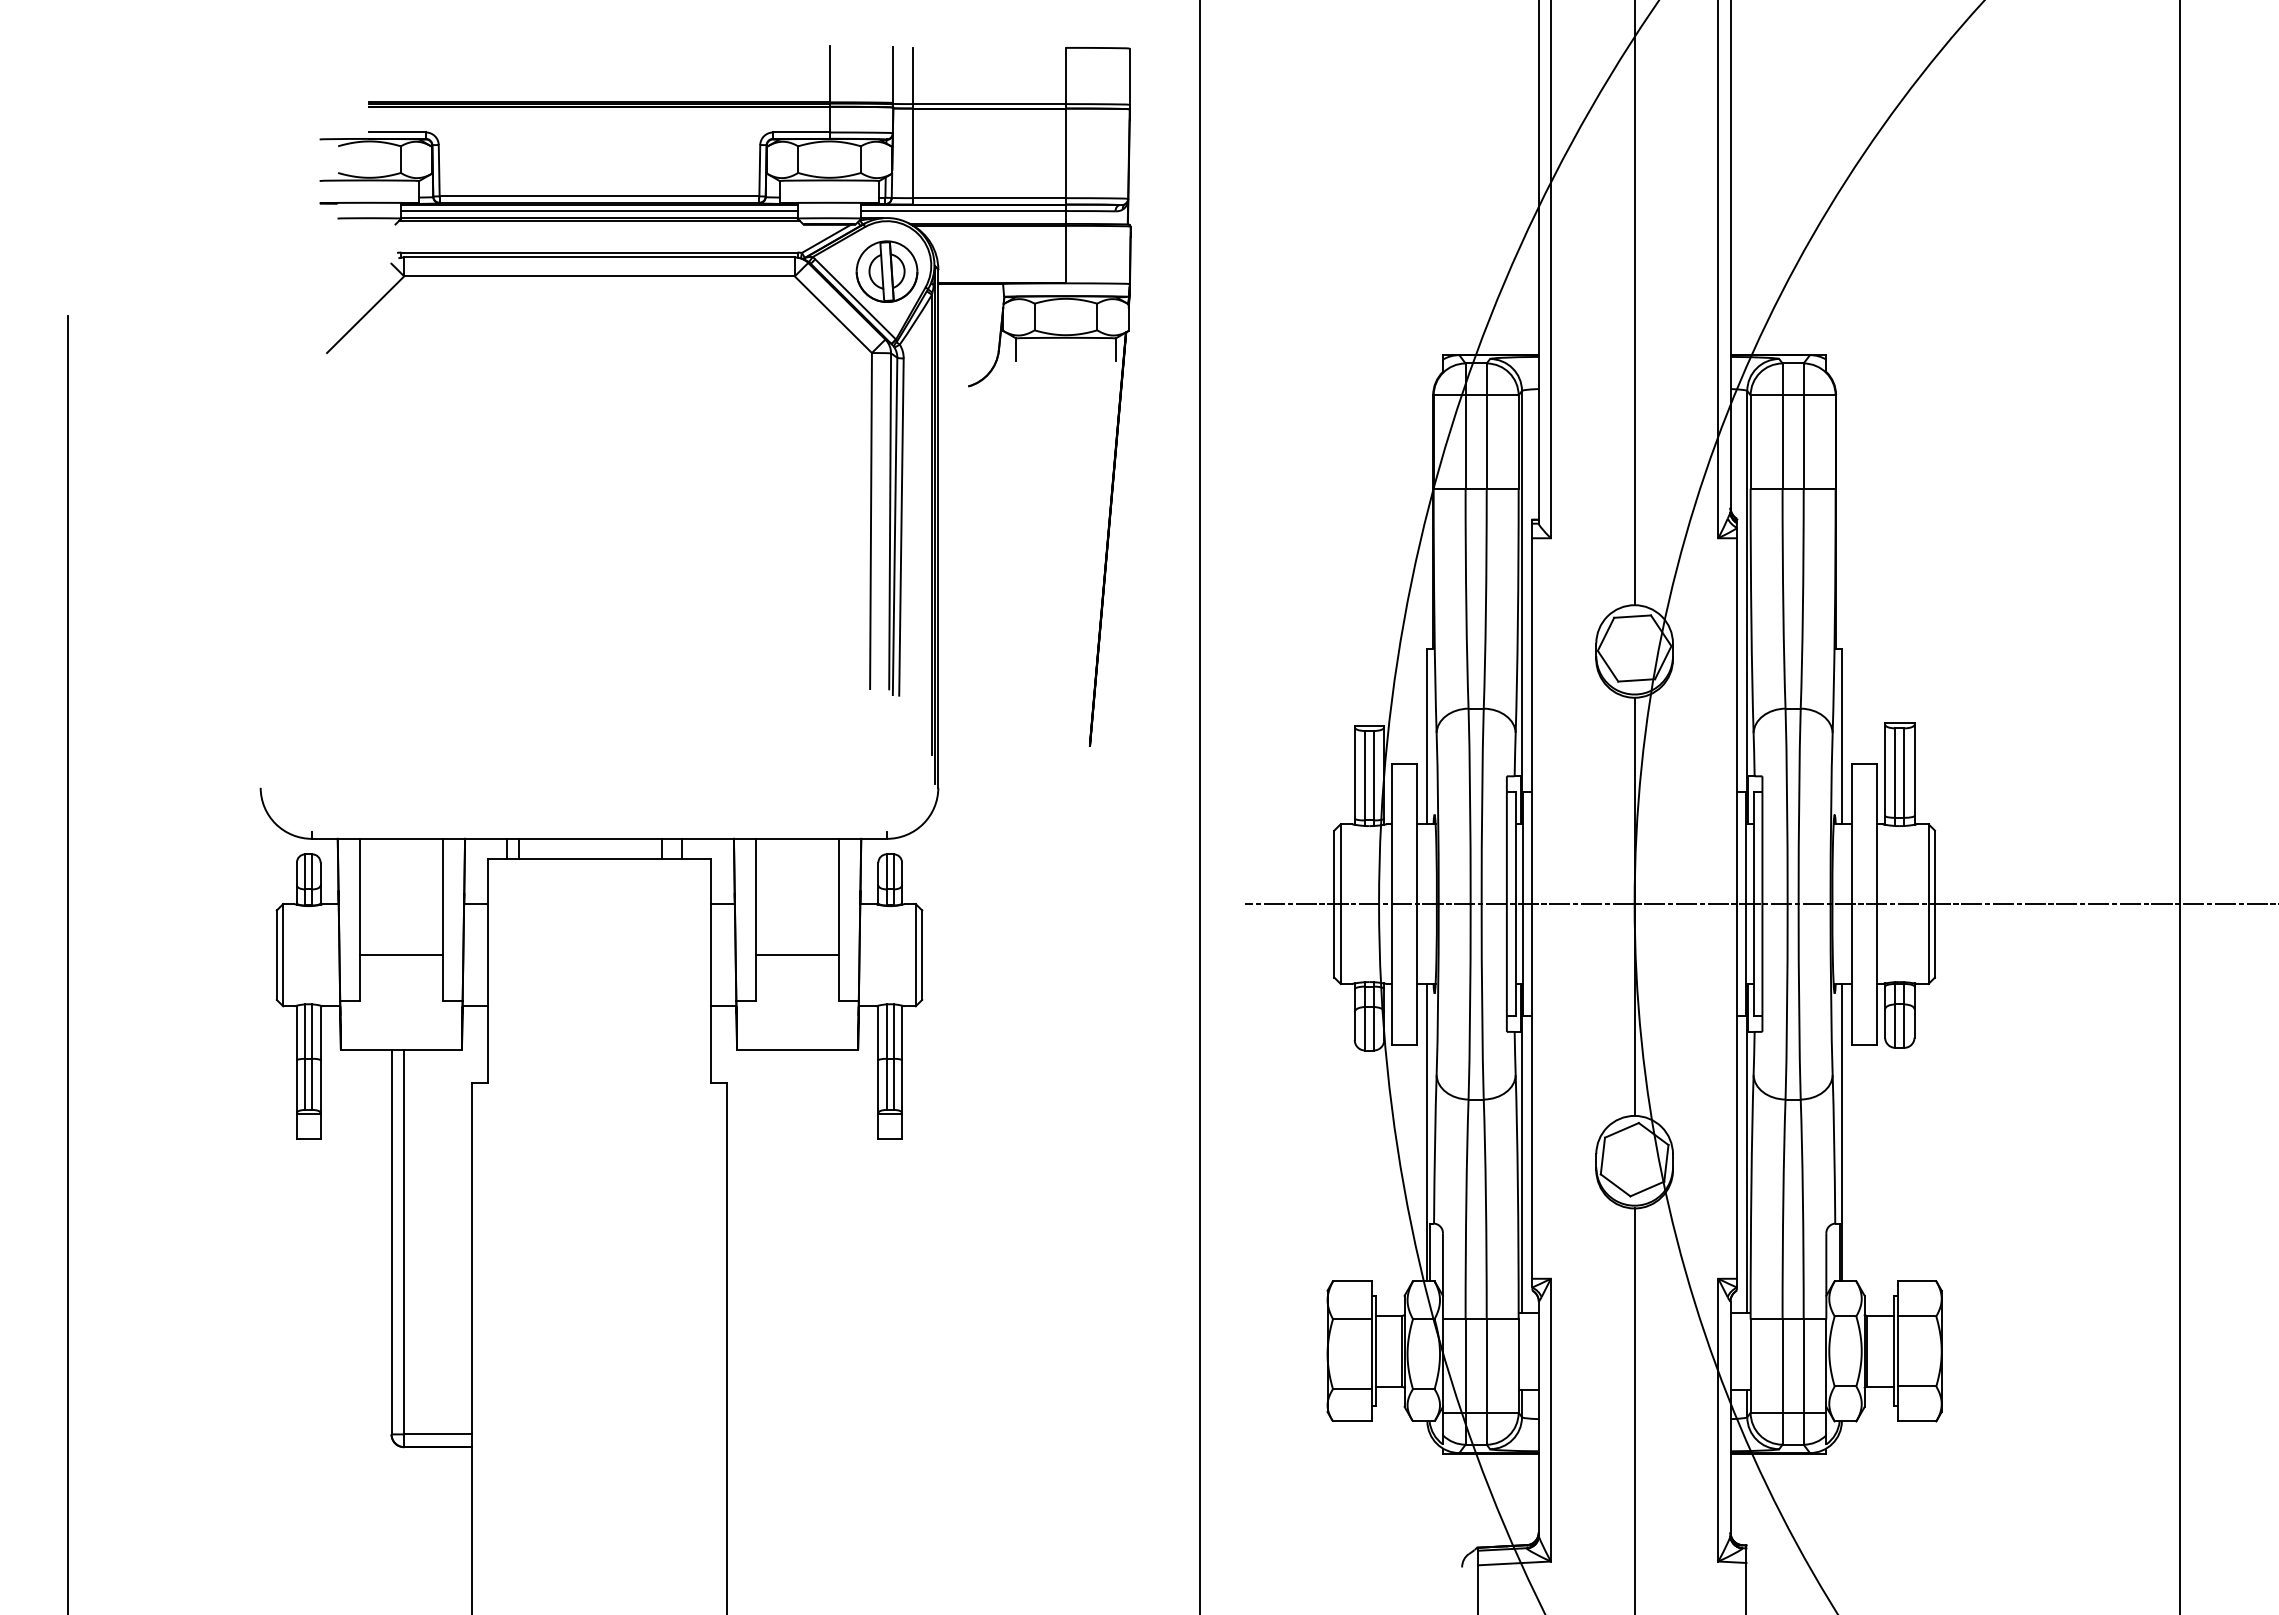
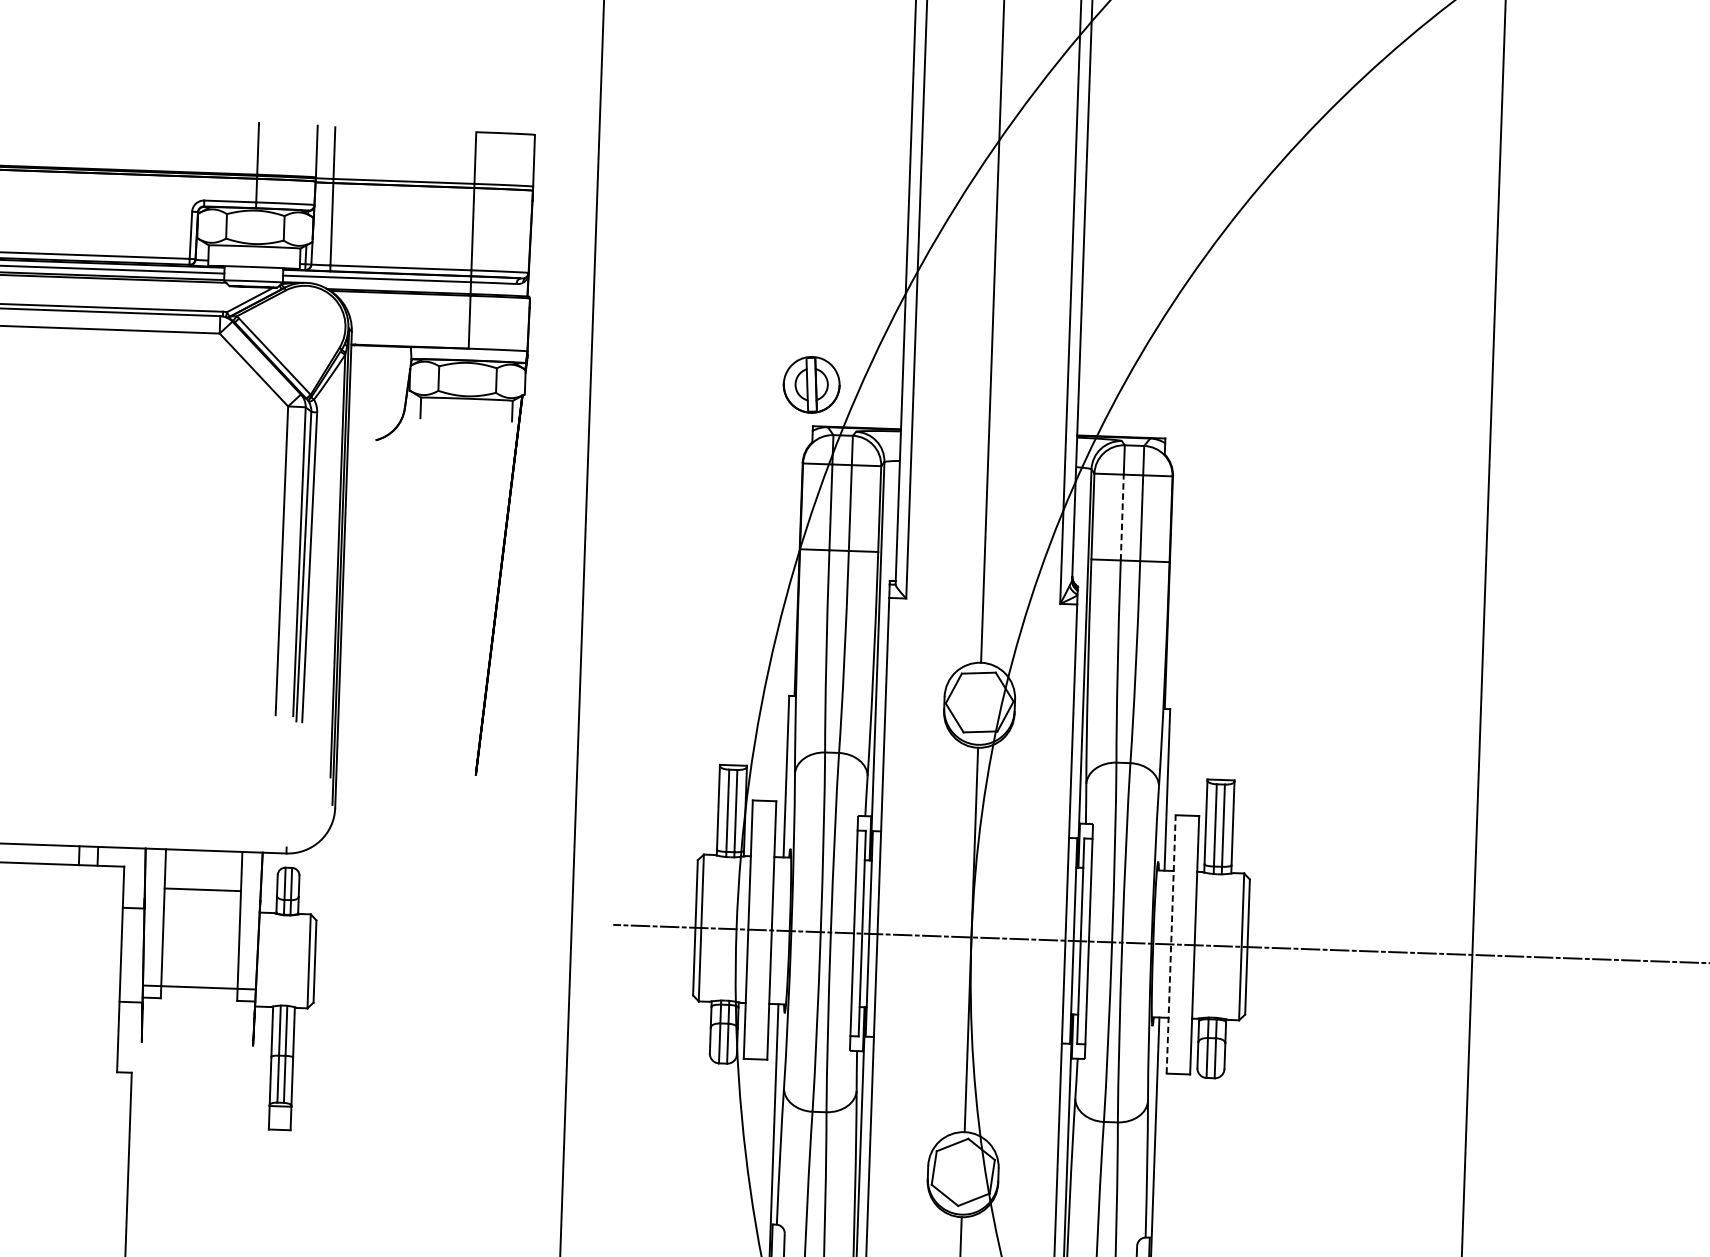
part: (886, 271) -> (811, 384), moved
line: (1782, 442) -> (1122, 517), solid -> dashed
line: (1851, 904) -> (1170, 944), solid -> dashed
line: (797, 954) -> (202, 889), moved
line: (797, 1049) -> (199, 987), moved

